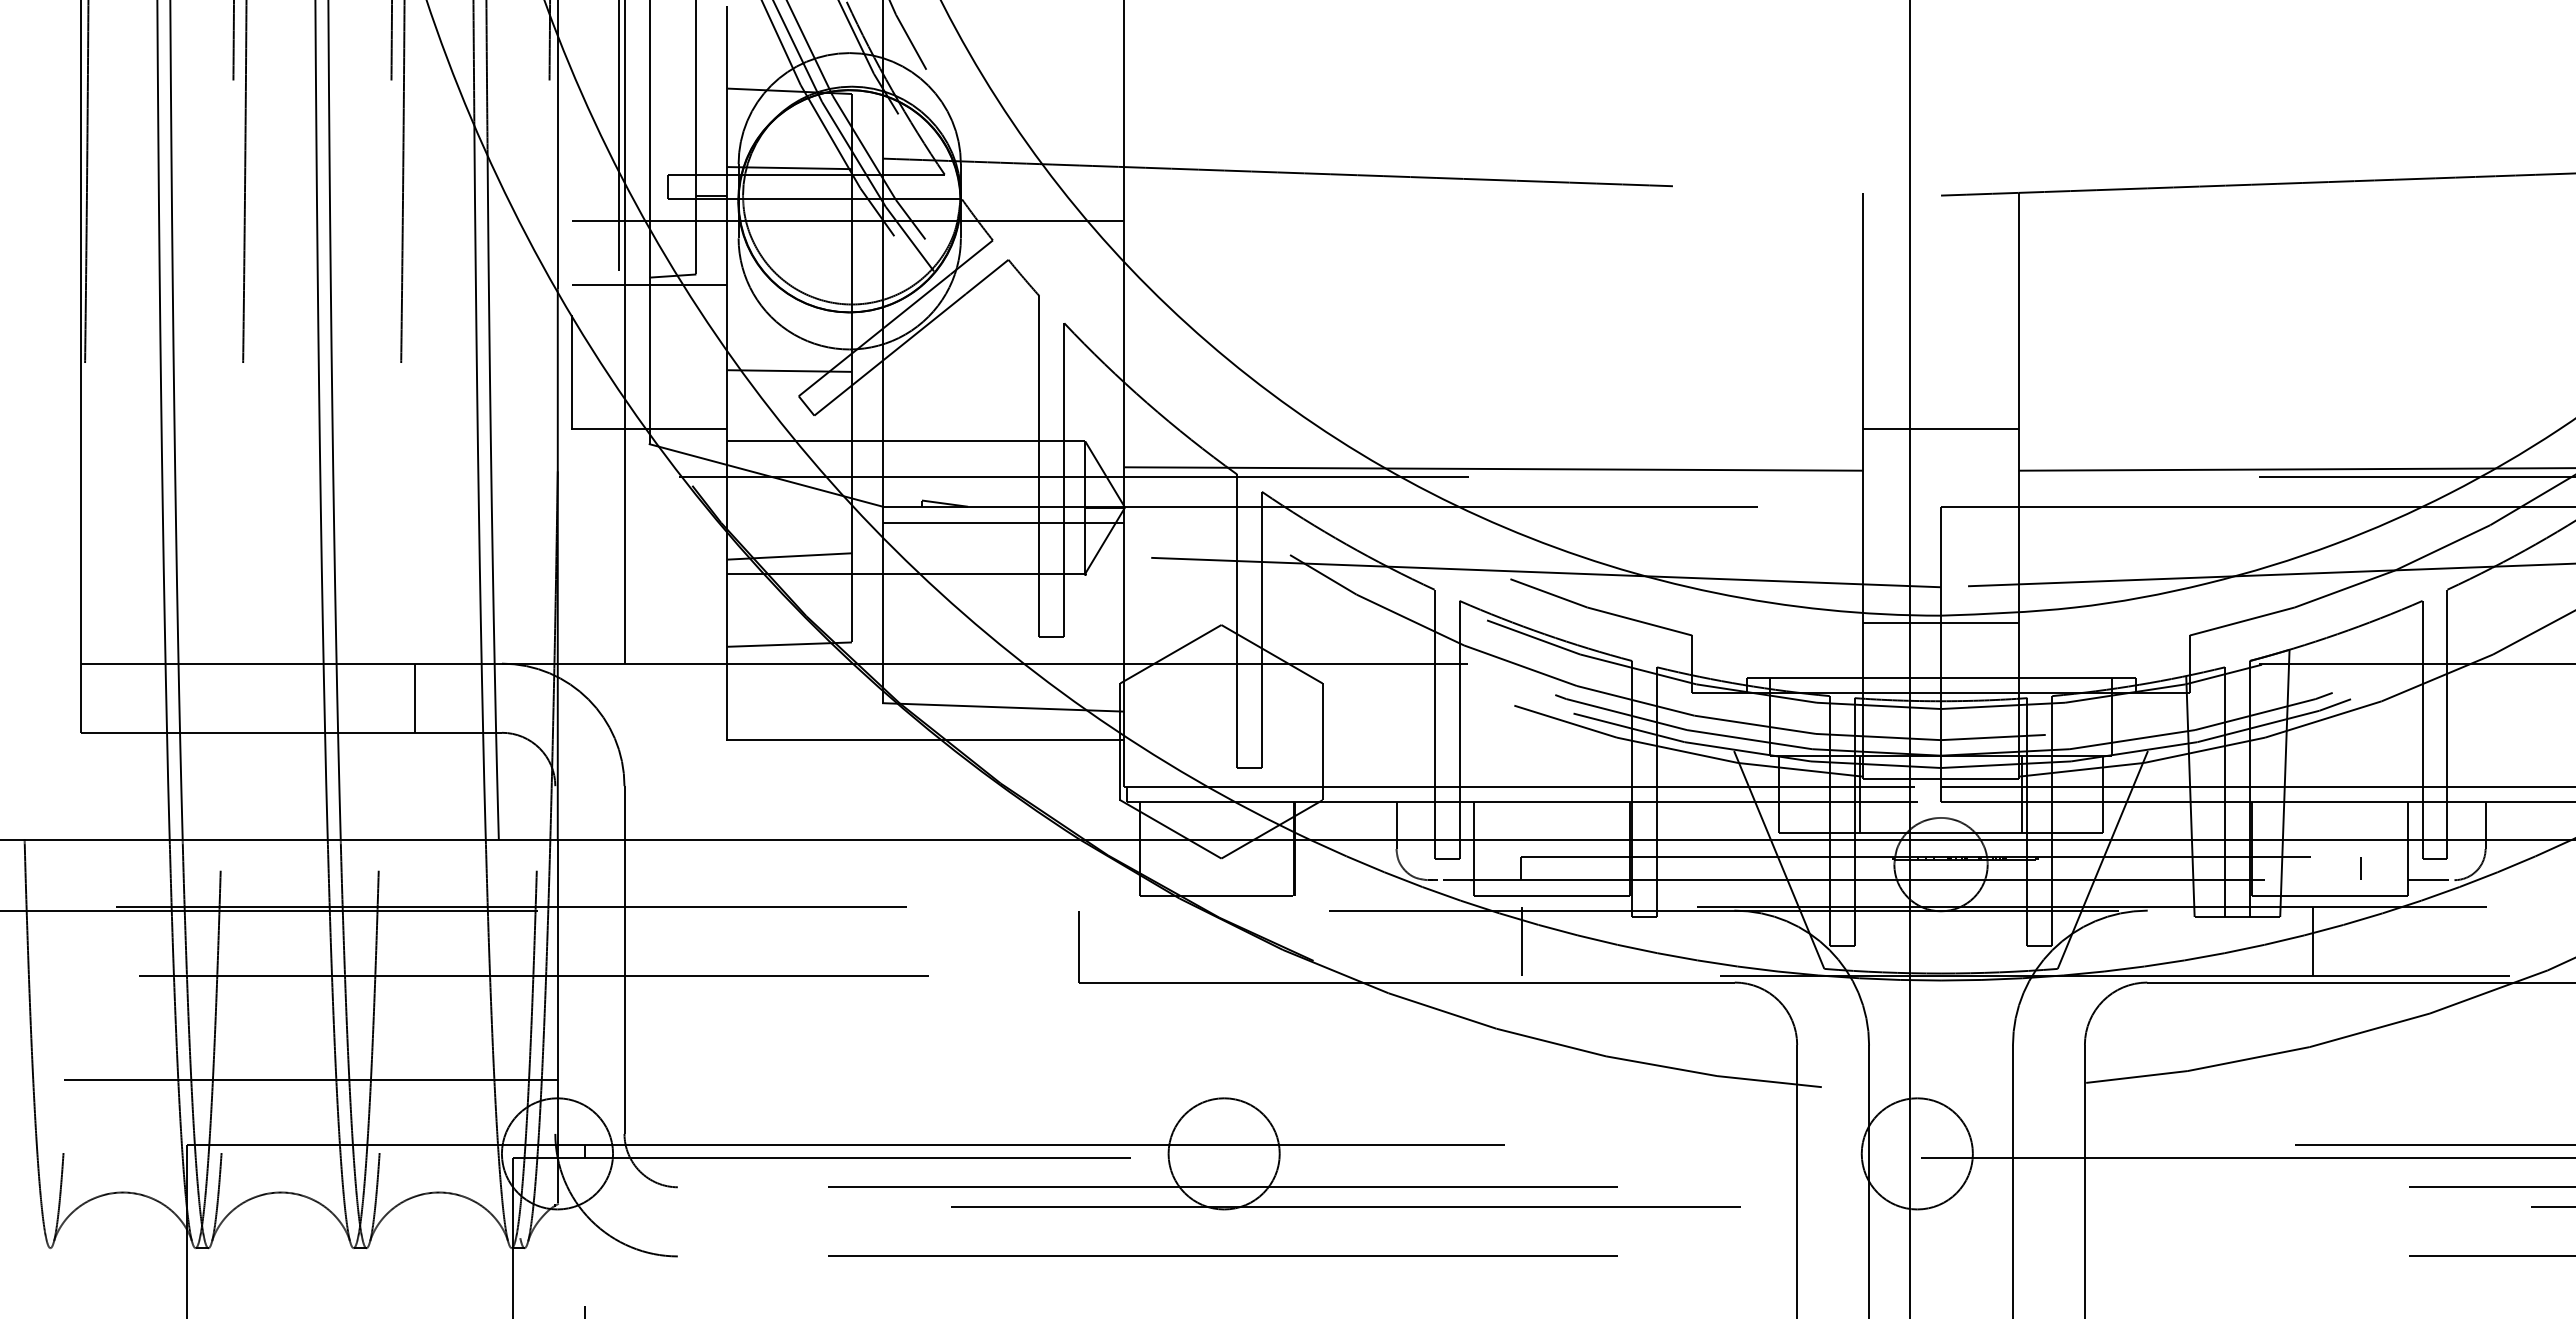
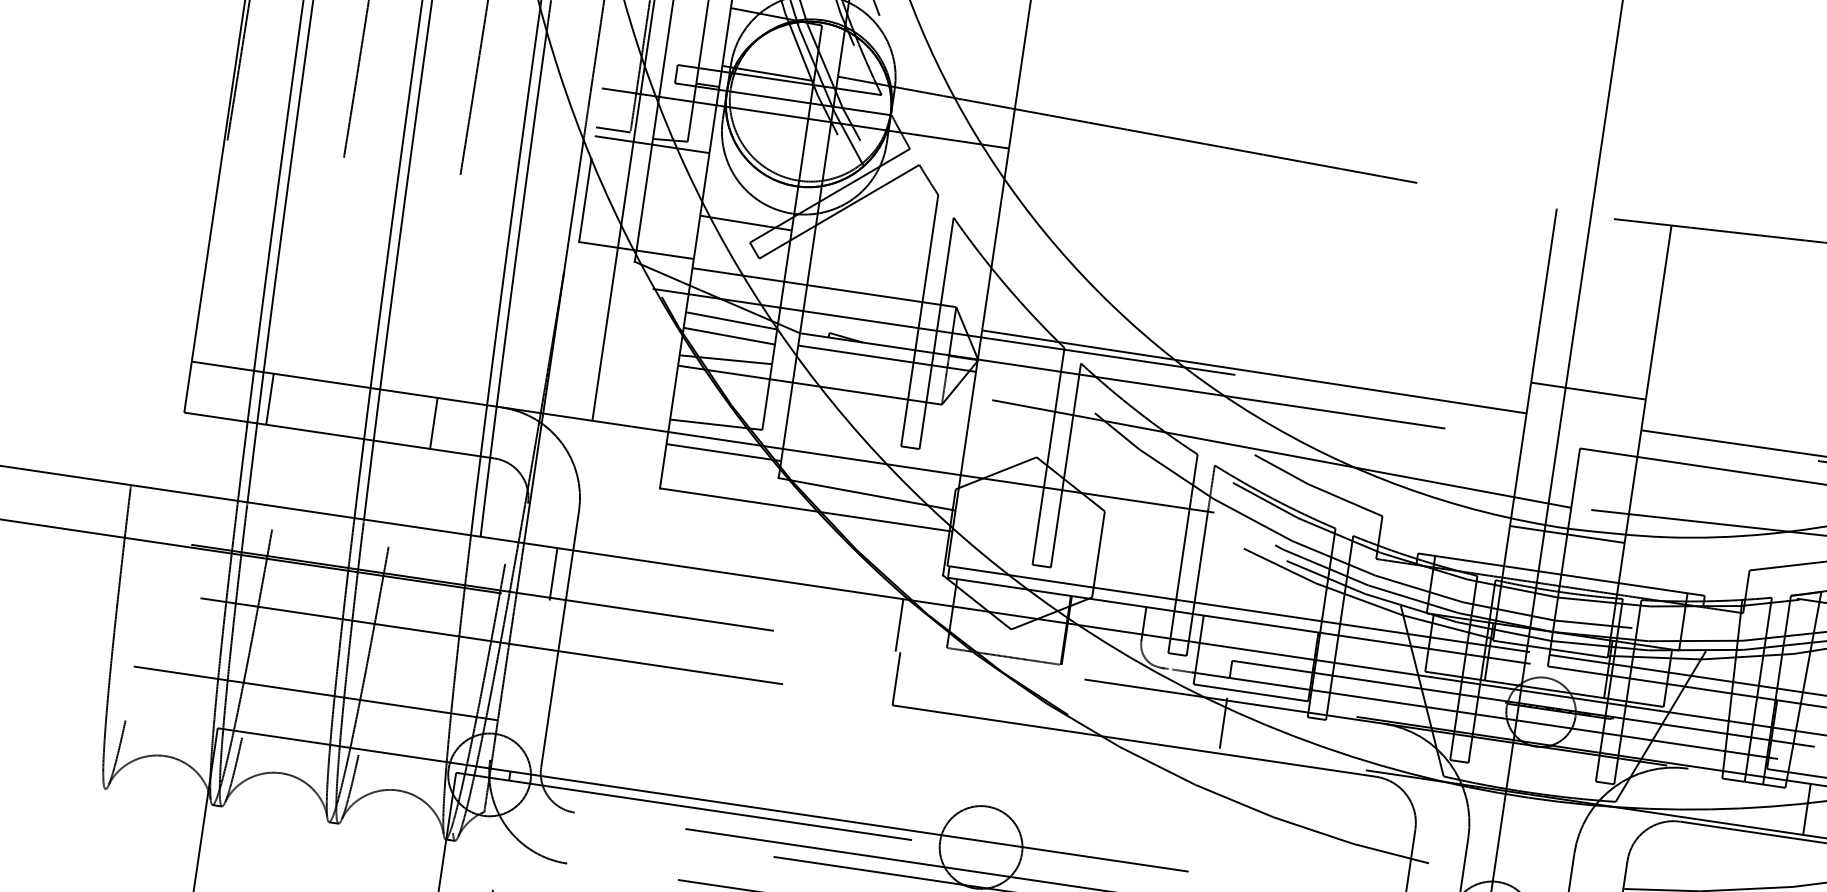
line: (594, 273) -> (612, 129), added
line: (789, 503) -> (731, 320), added
line: (789, 524) -> (729, 336), added
line: (805, 680) -> (723, 452), added
line: (192, 697) -> (270, 398), added
line: (603, 874) -> (553, 573), added
line: (1072, 874) -> (899, 625), added

